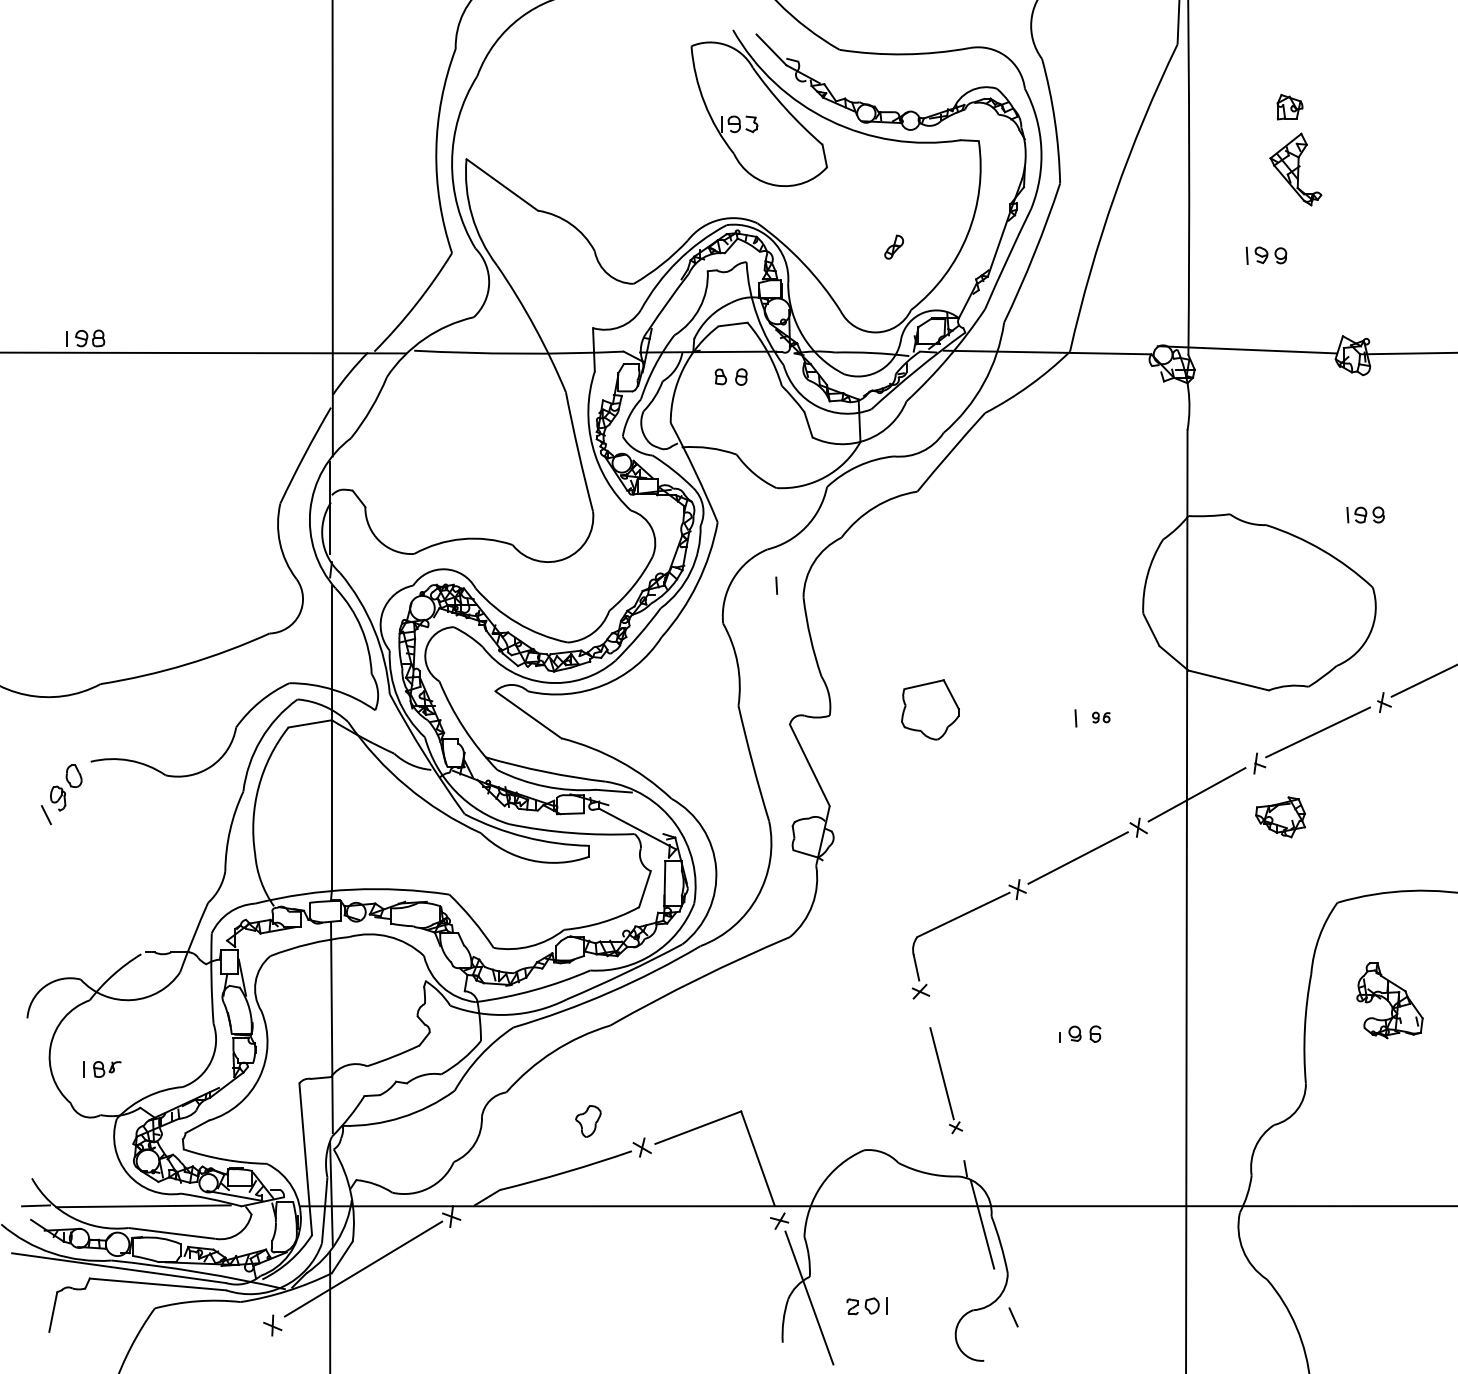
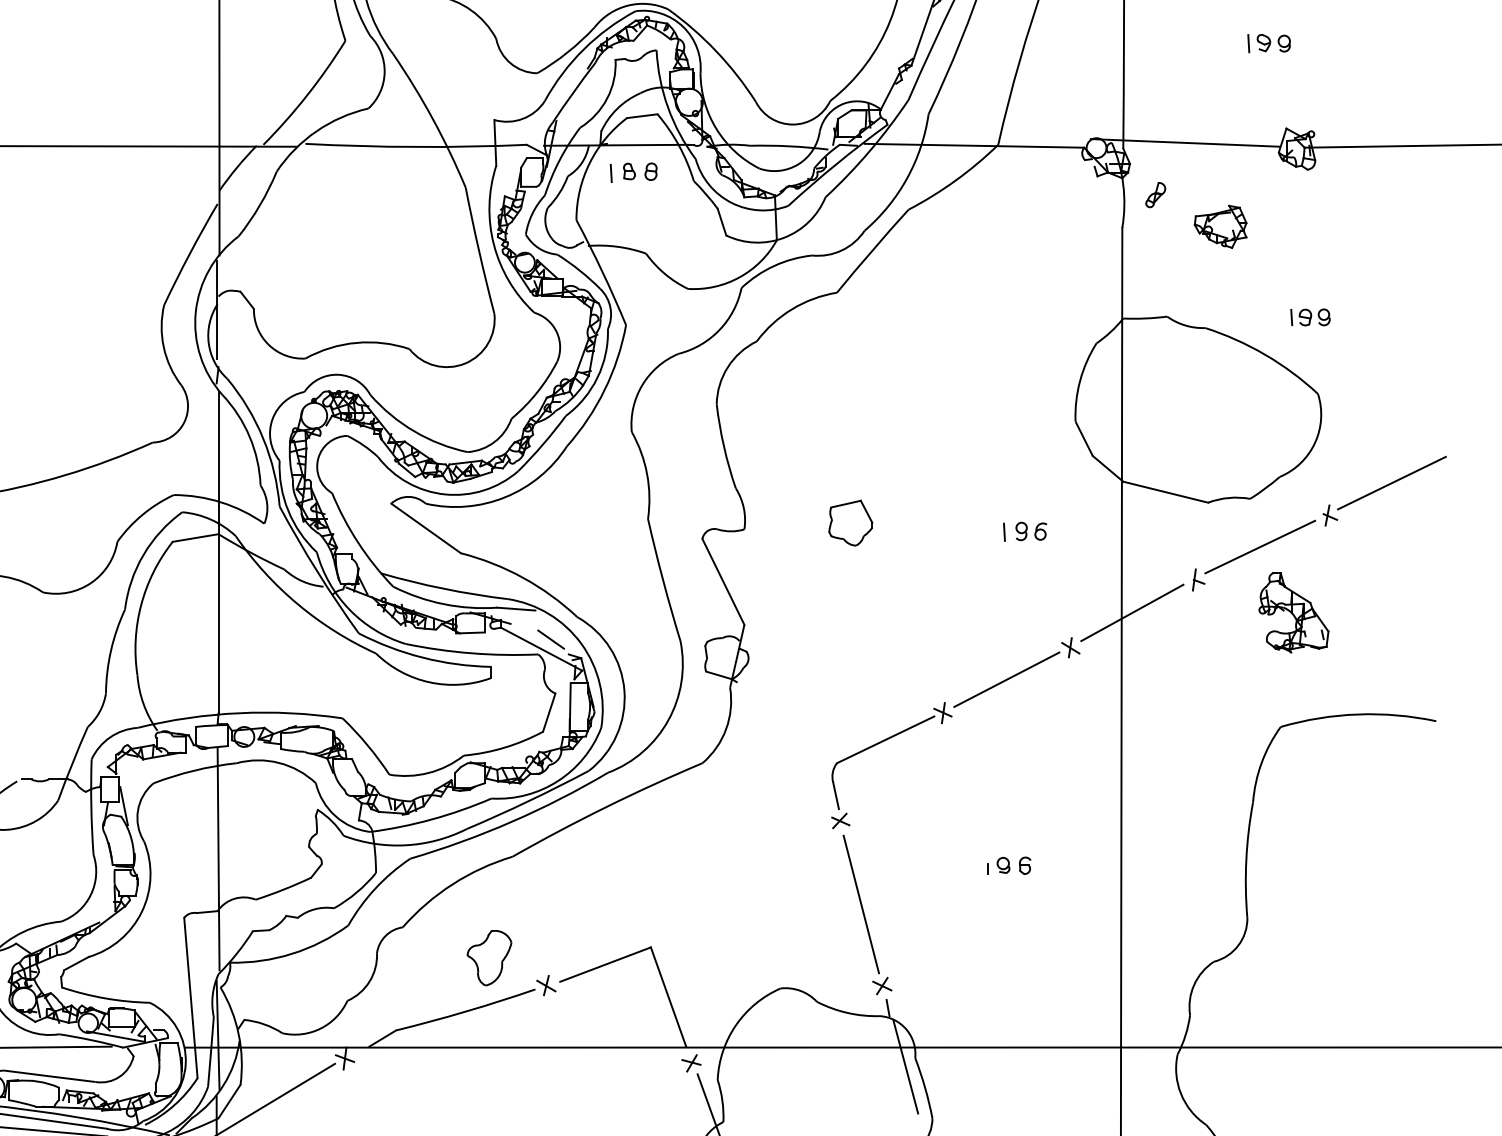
part: (894, 246) -> (1156, 194), moved
part: (1266, 255) -> (1269, 43), moved
line: (776, 585) -> (611, 173), moved
part: (930, 709) -> (850, 522), size x0.71
part: (1101, 717) -> (1031, 531), size x1.67
part: (1280, 817) -> (1220, 227), moved
line: (646, 819) -> (550, 639), added
part: (1389, 1000) -> (1293, 612), moved
part: (945, 1080) -> (866, 914), size x1.43
part: (588, 1121) -> (489, 958), size x1.67

